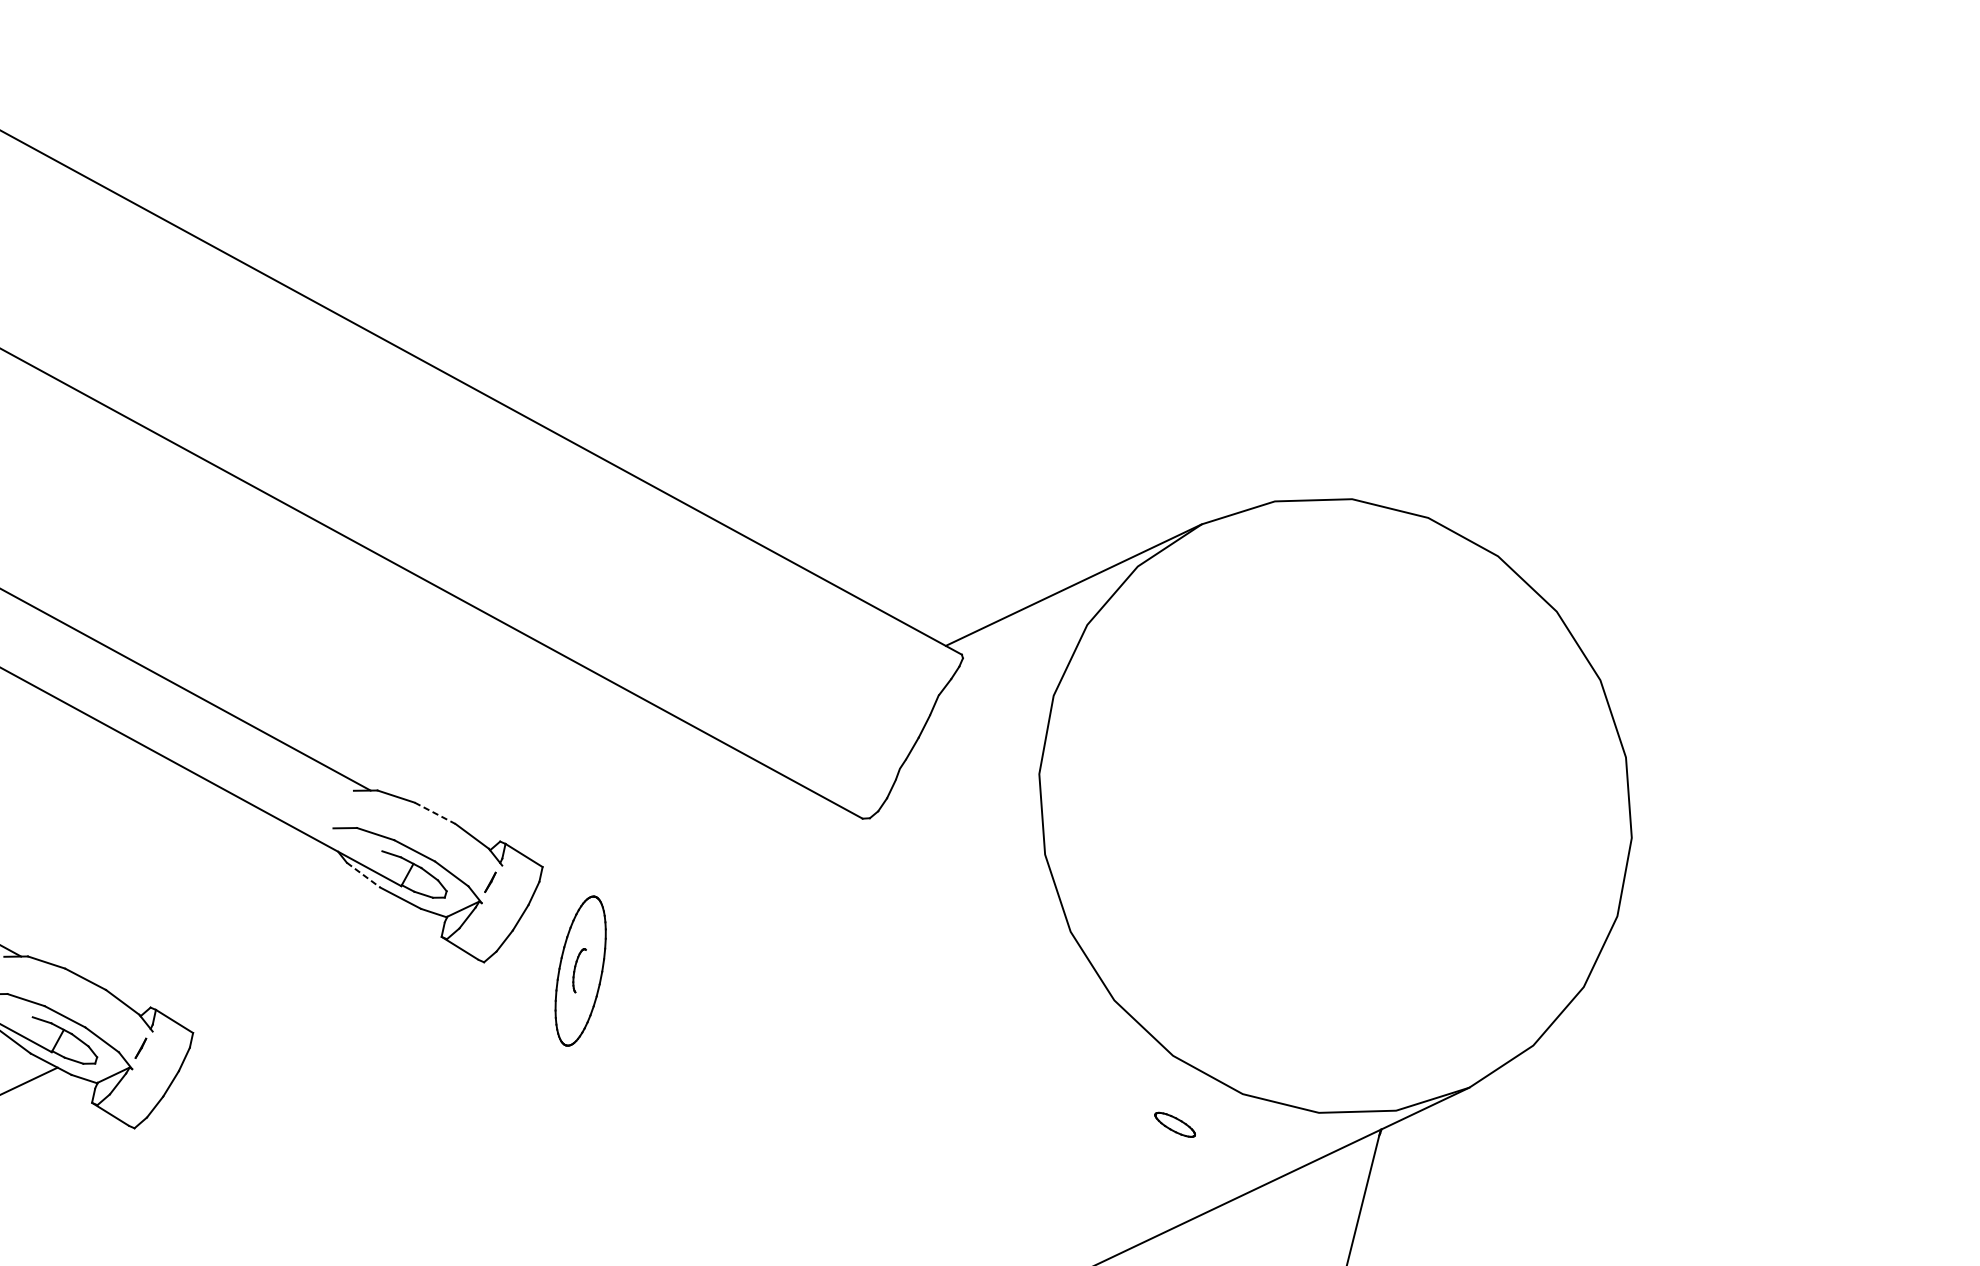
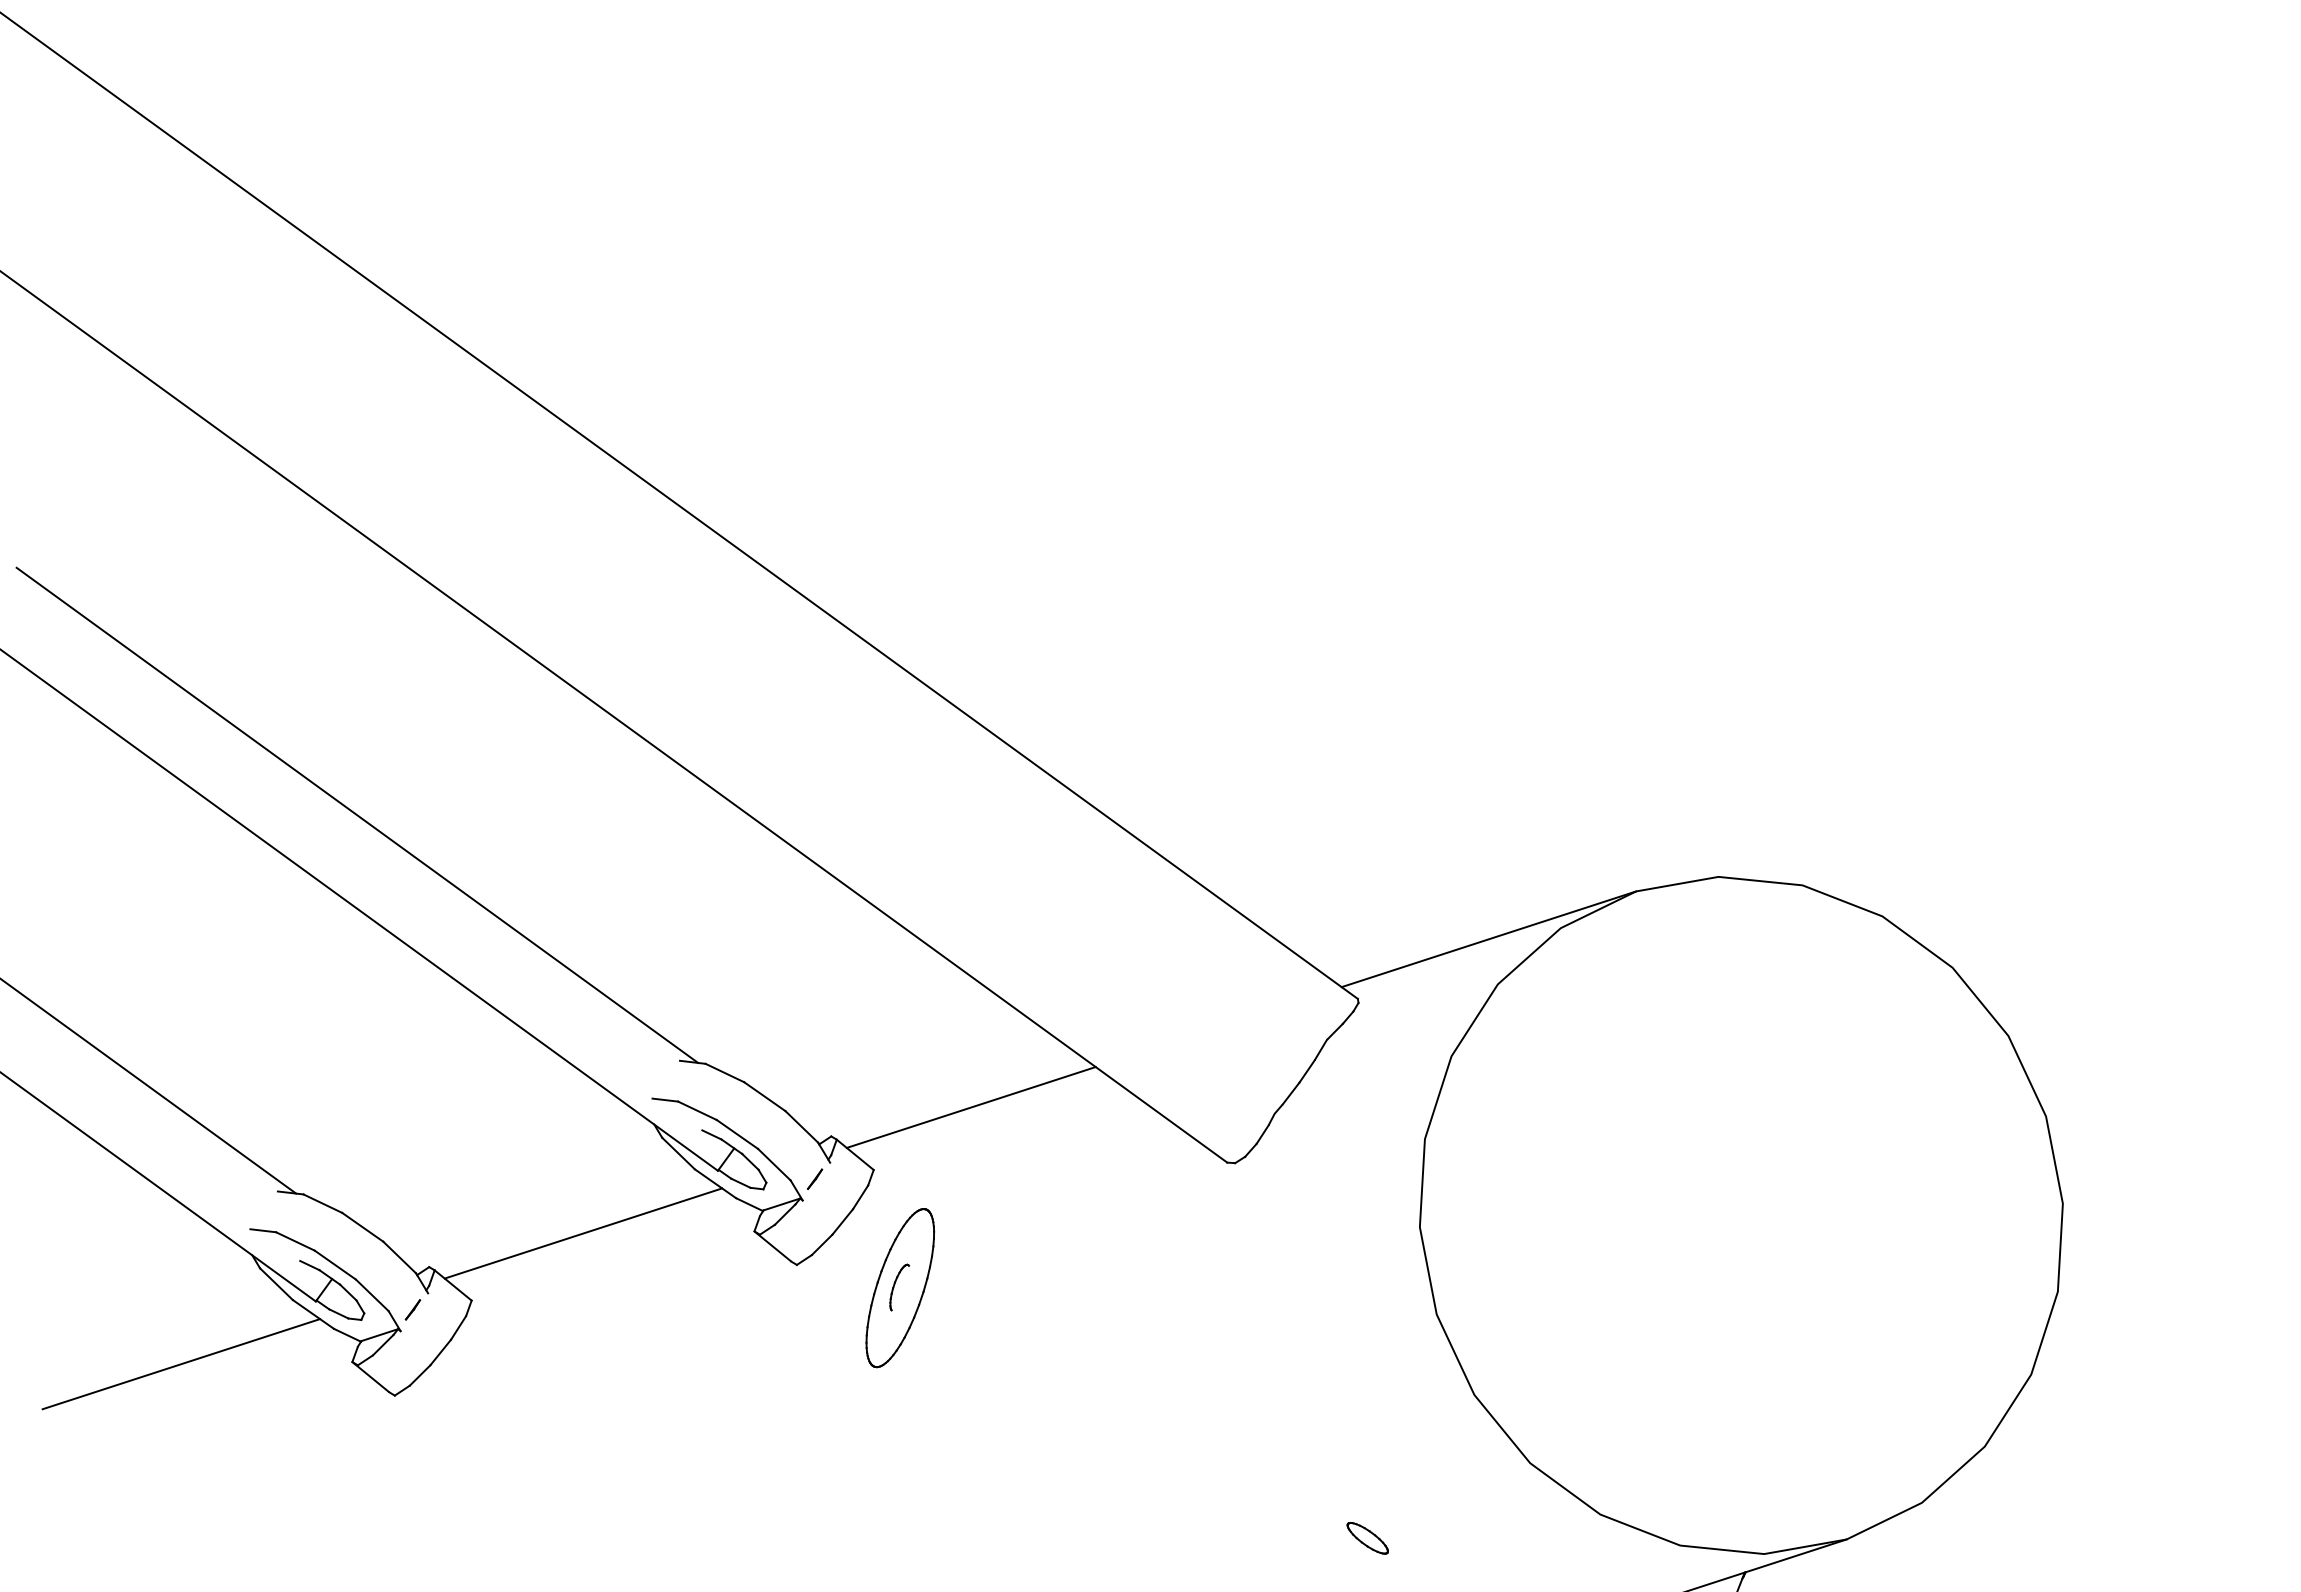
line: (623, 798) -> (970, 1107), added
line: (435, 813) -> (765, 1096), dashed -> solid
line: (363, 875) -> (678, 1153), dashed -> solid
line: (286, 958) -> (583, 1233), added
part: (1174, 1125) -> (1367, 1538), moved

